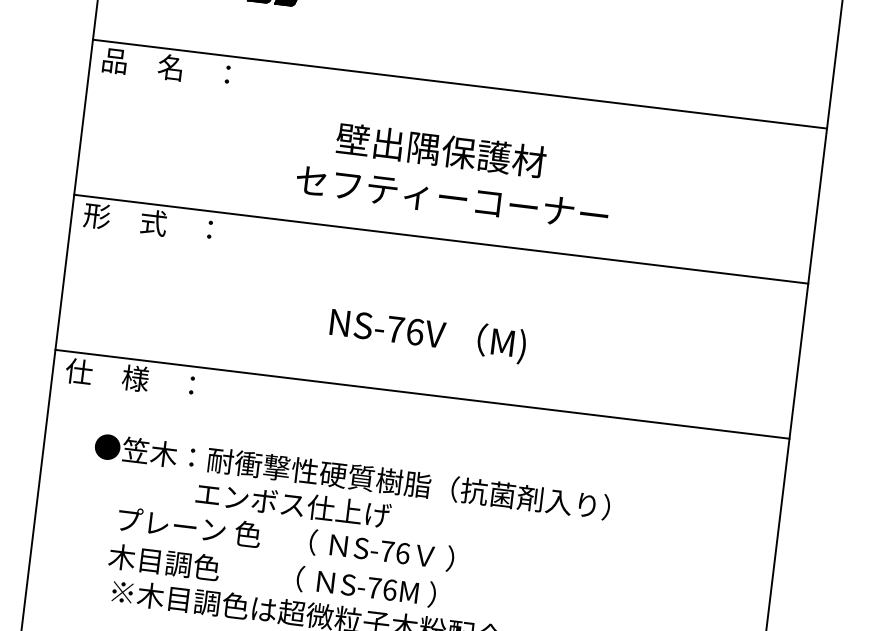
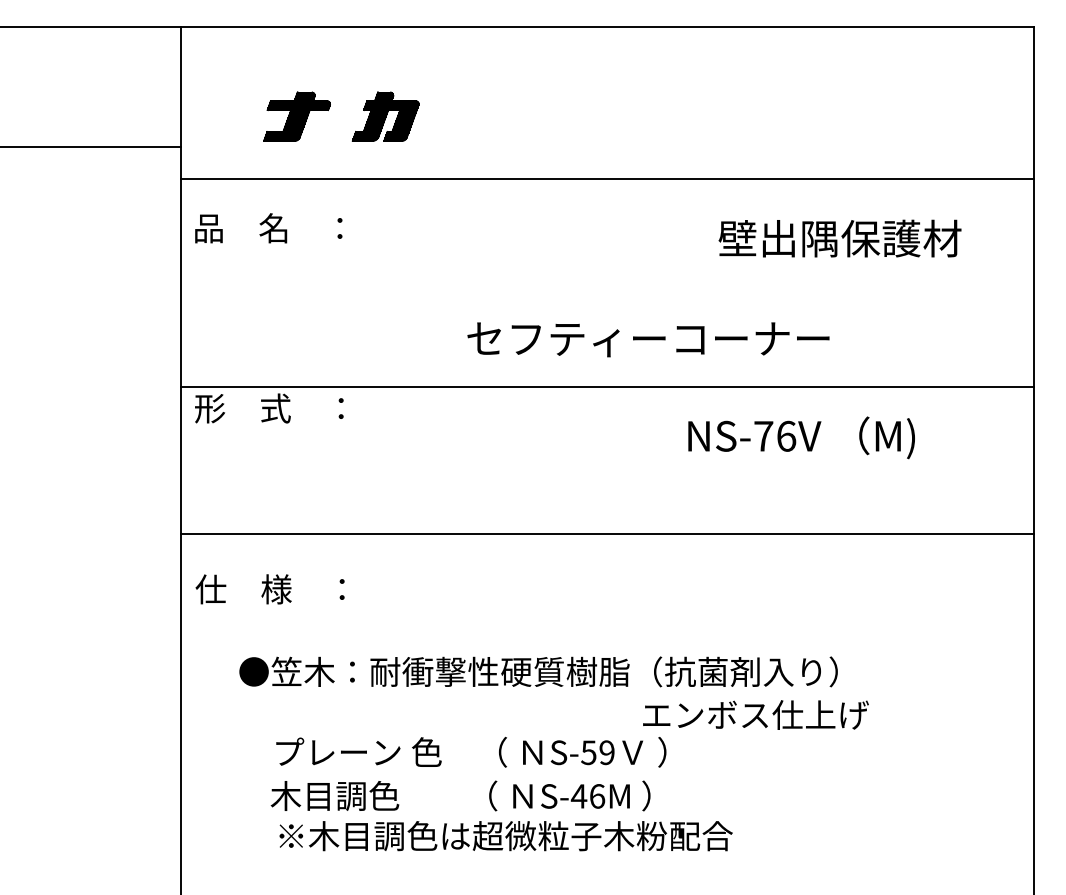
line: (460, 84) -> (607, 179), moved
text: (440, 150) -> (839, 238), moved
text: (452, 198) -> (648, 339), moved
text: (428, 334) -> (801, 437), moved
line: (422, 394) -> (607, 533), moved
text: (293, 504) -> (755, 714), moved
text: (394, 552) -> (597, 752), S-76 -> S-59
text: (373, 588) -> (578, 796), S-76M -> S-46M

